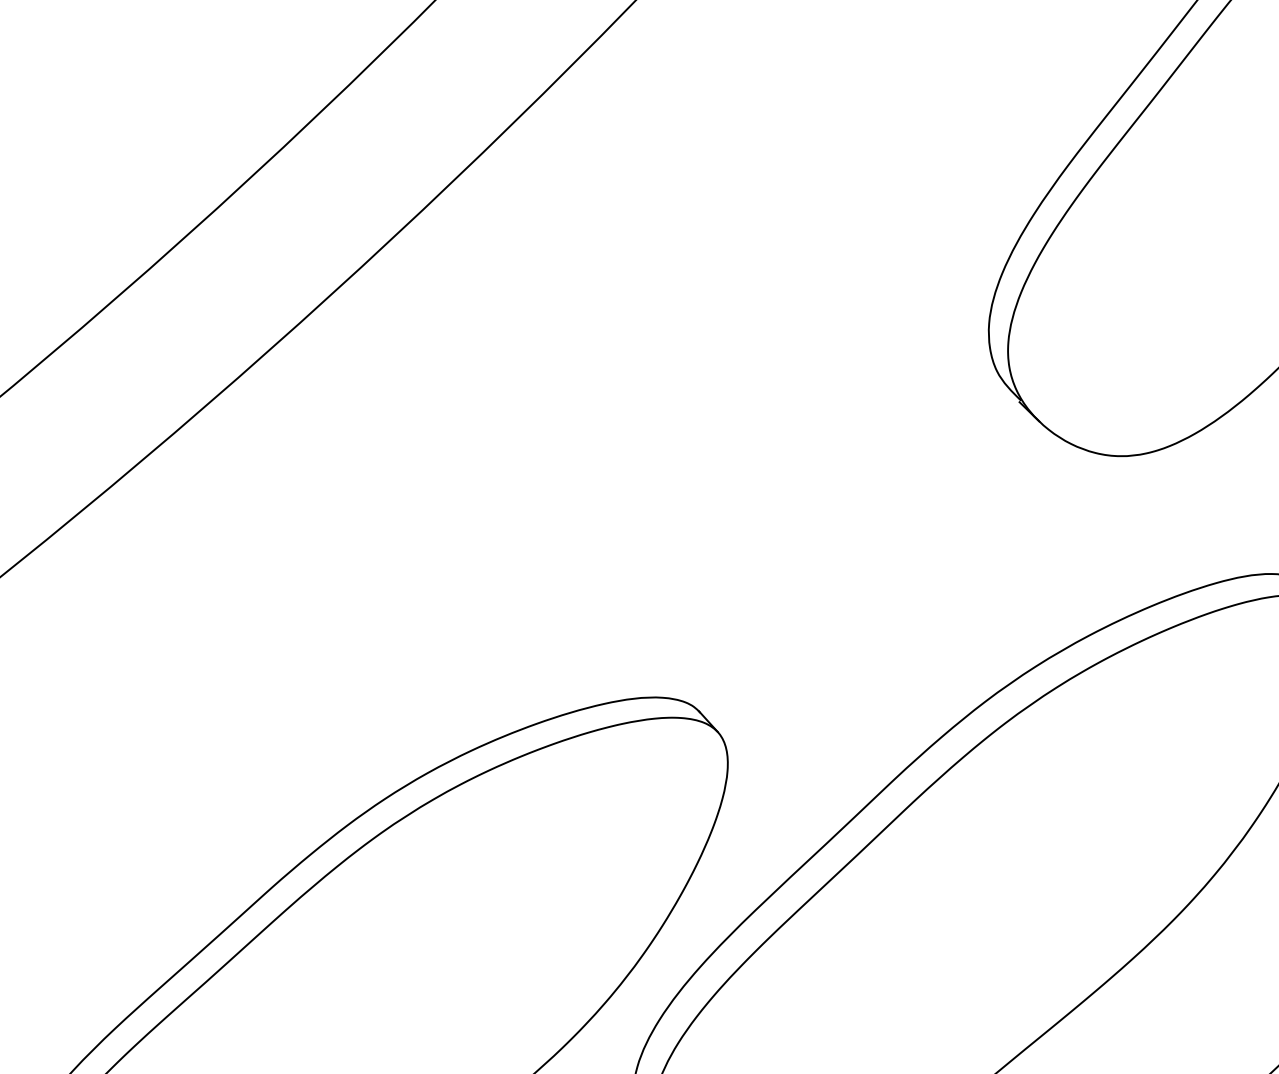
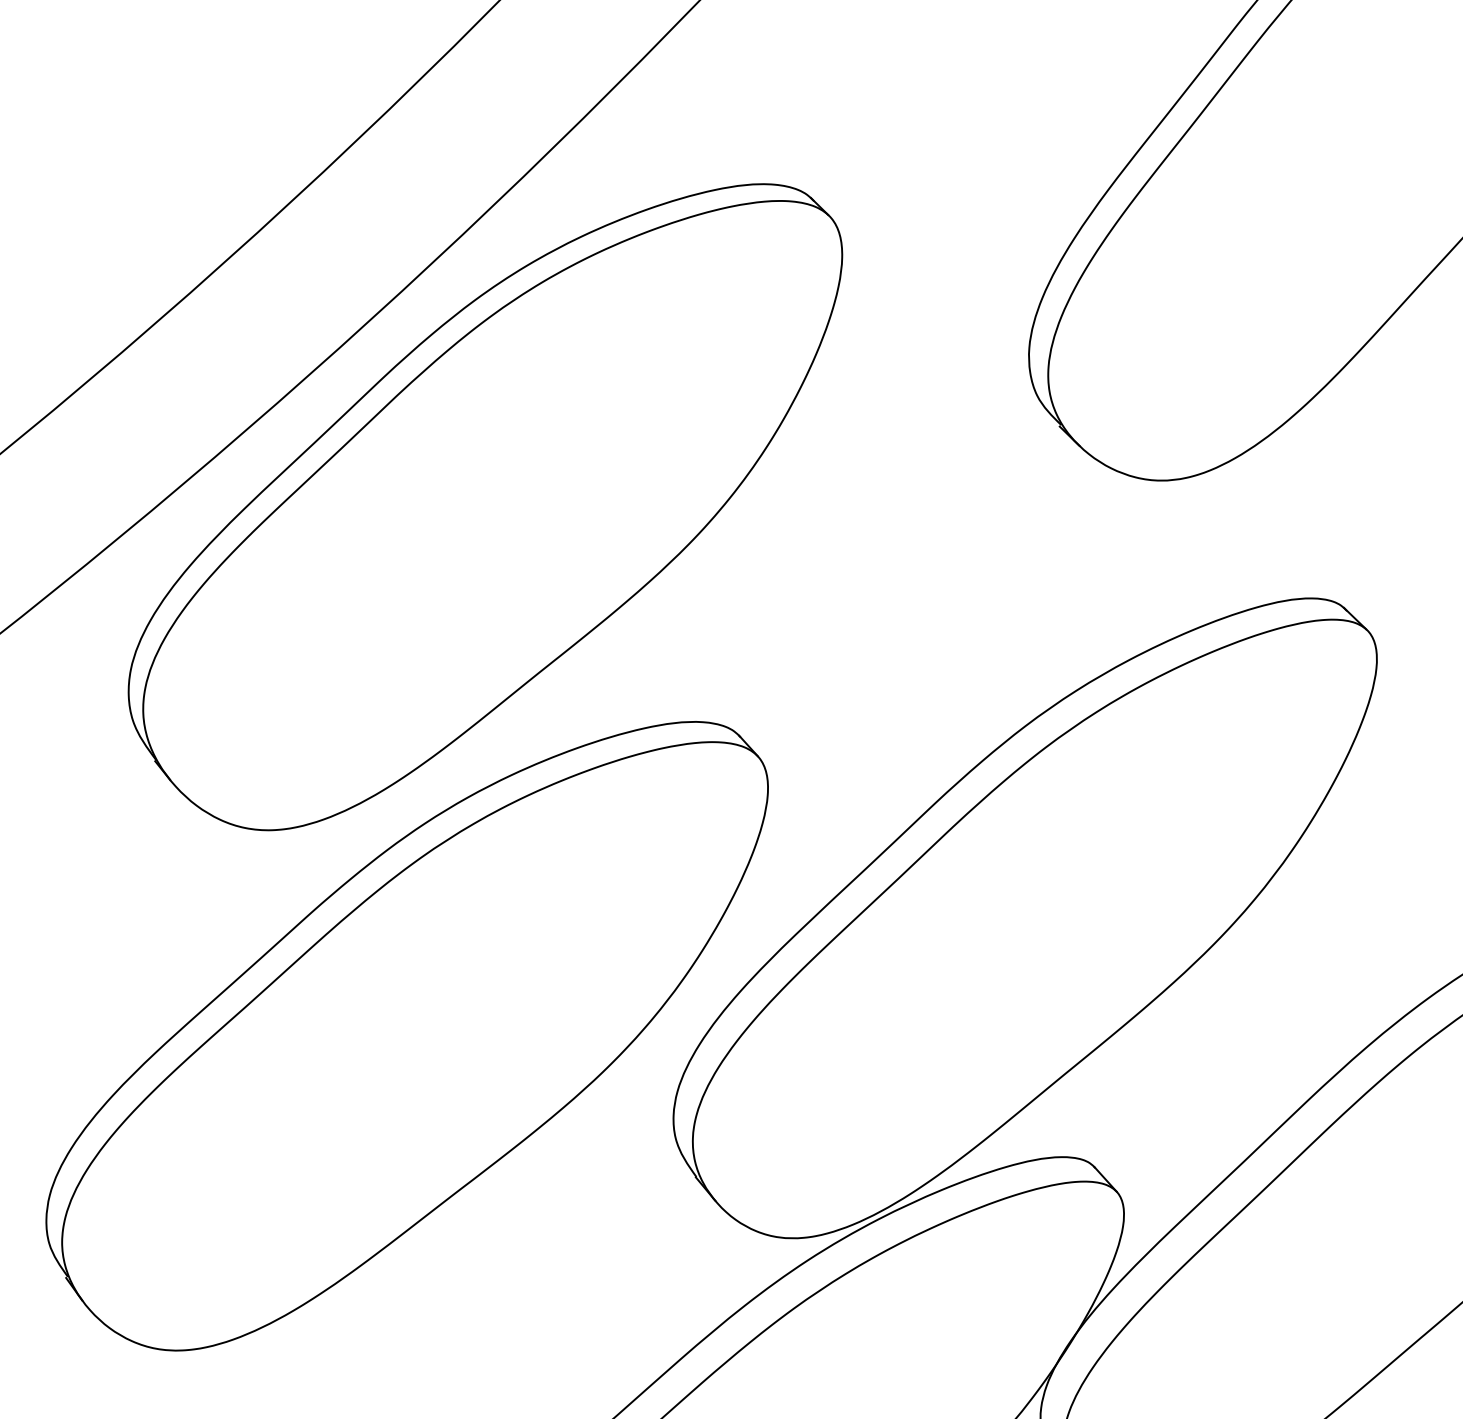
part: (445, 483) -> (485, 507), added

